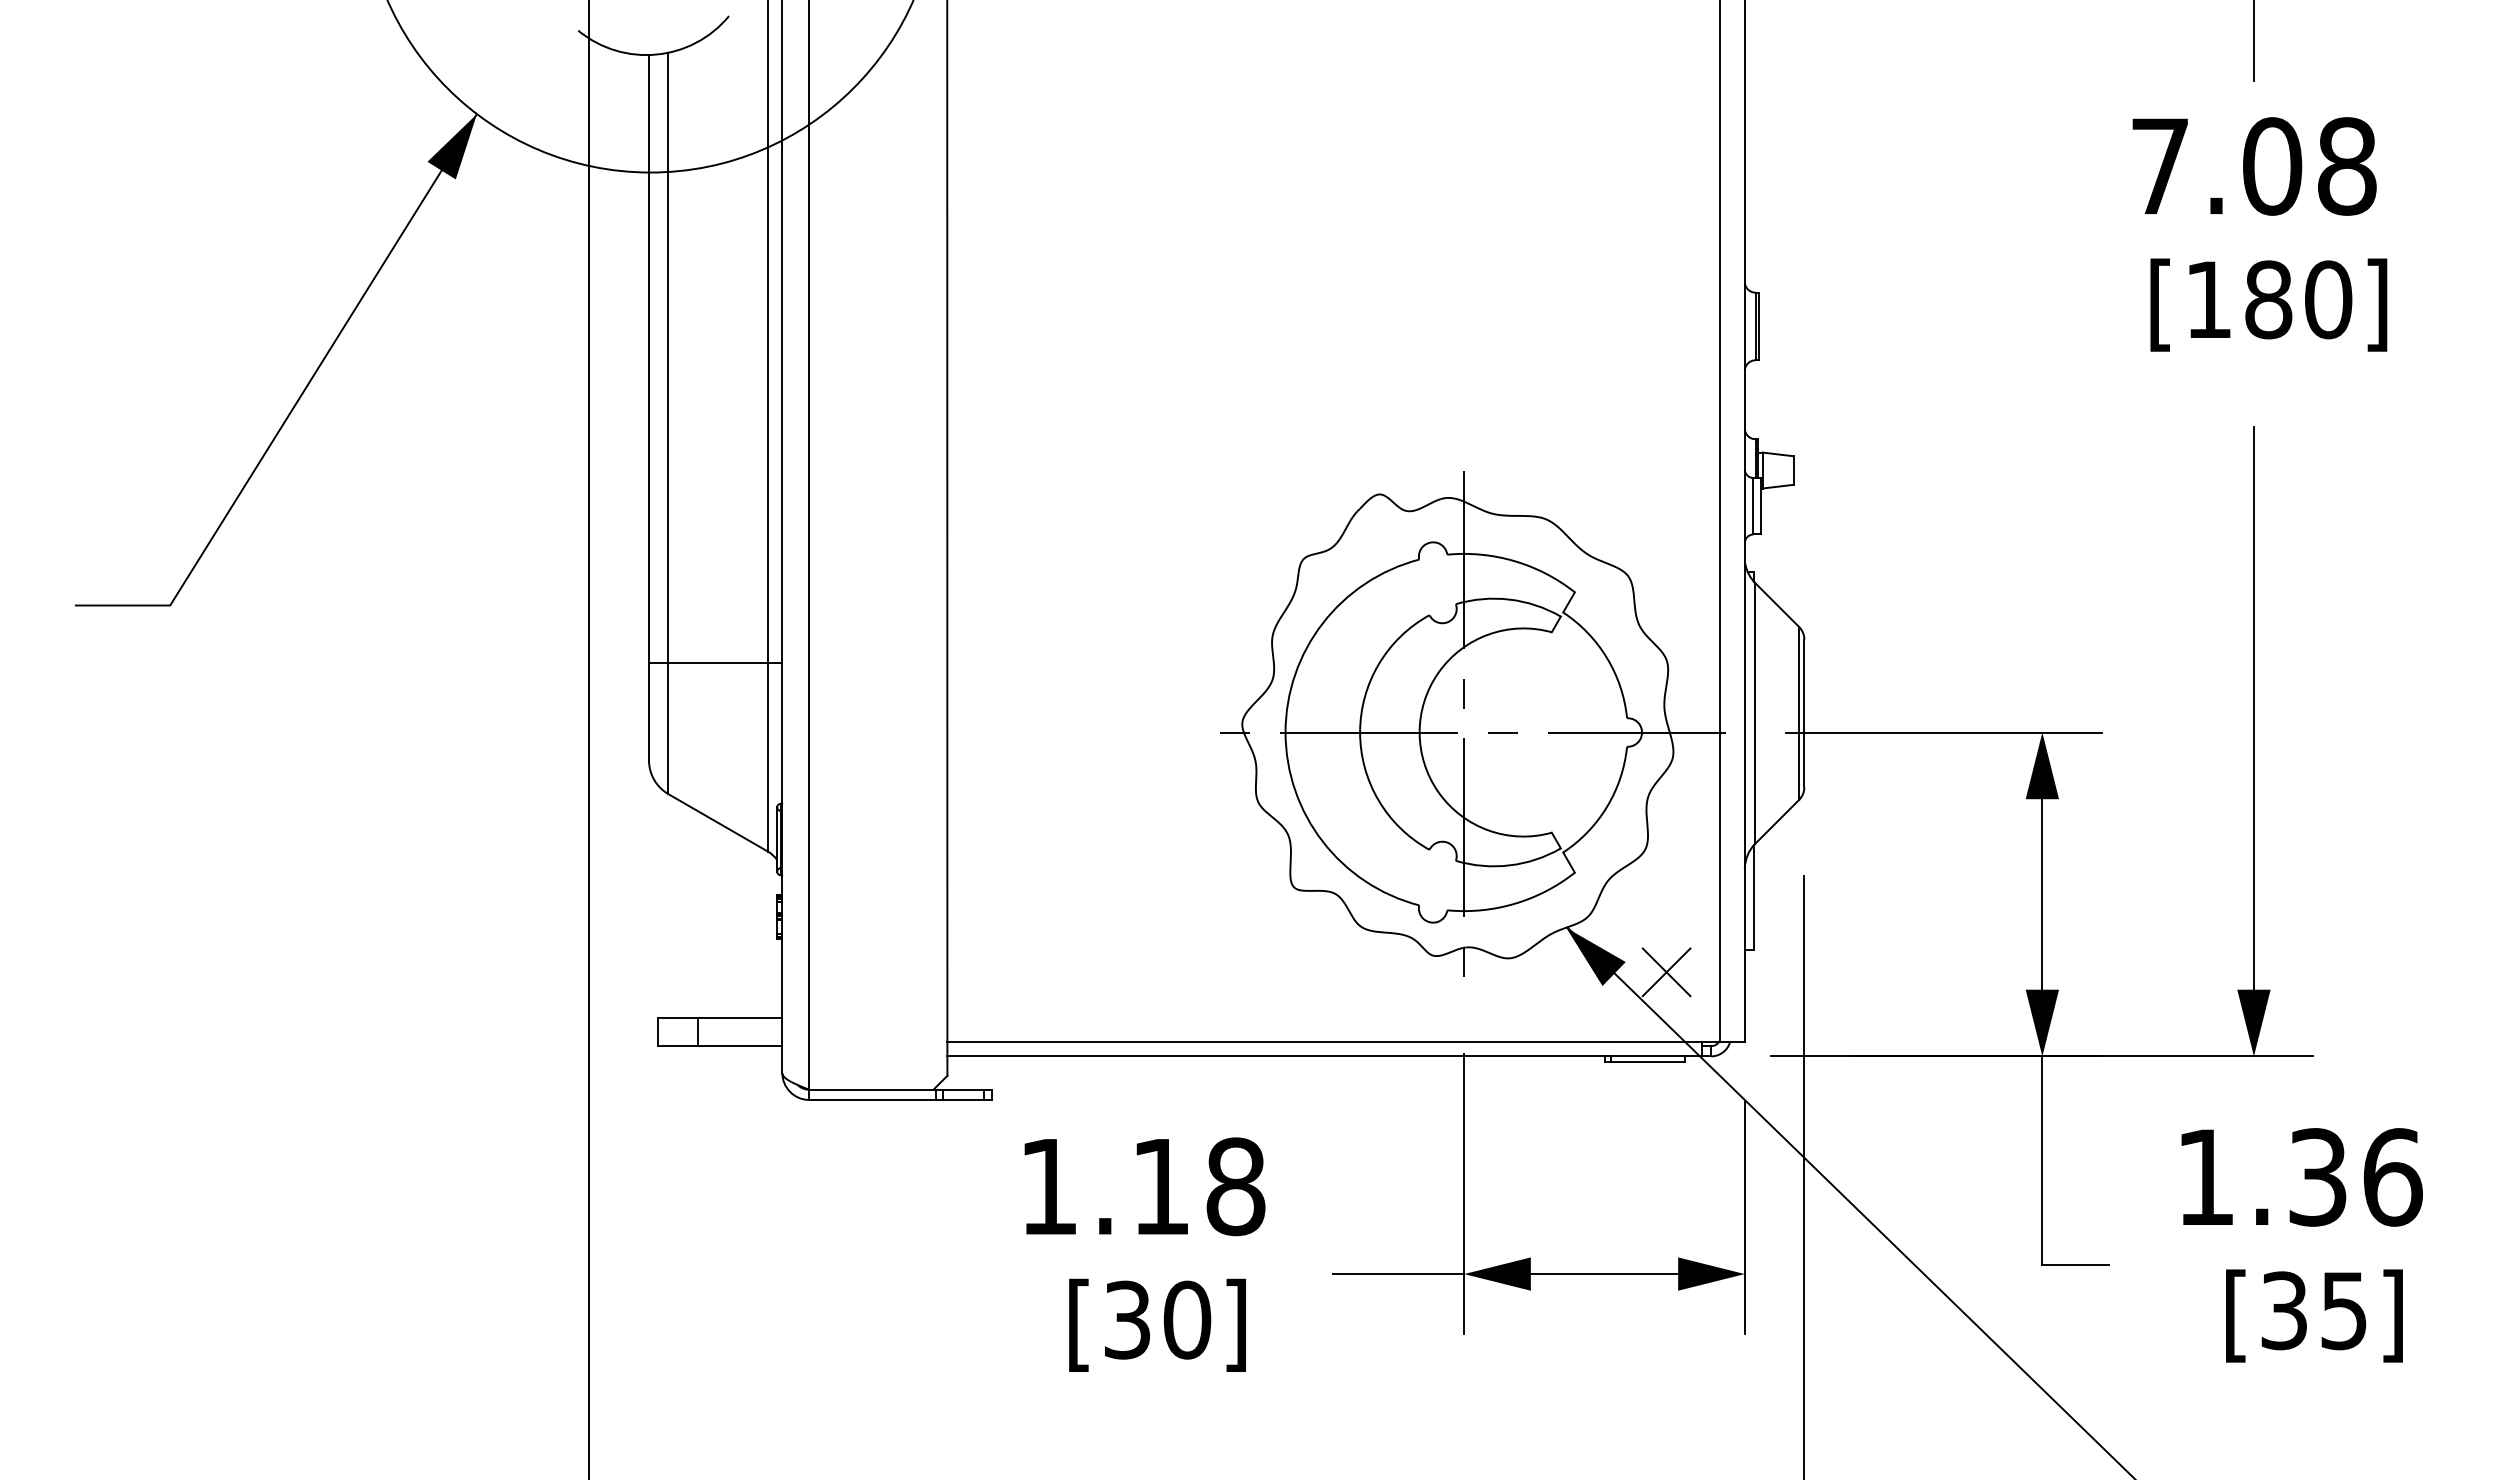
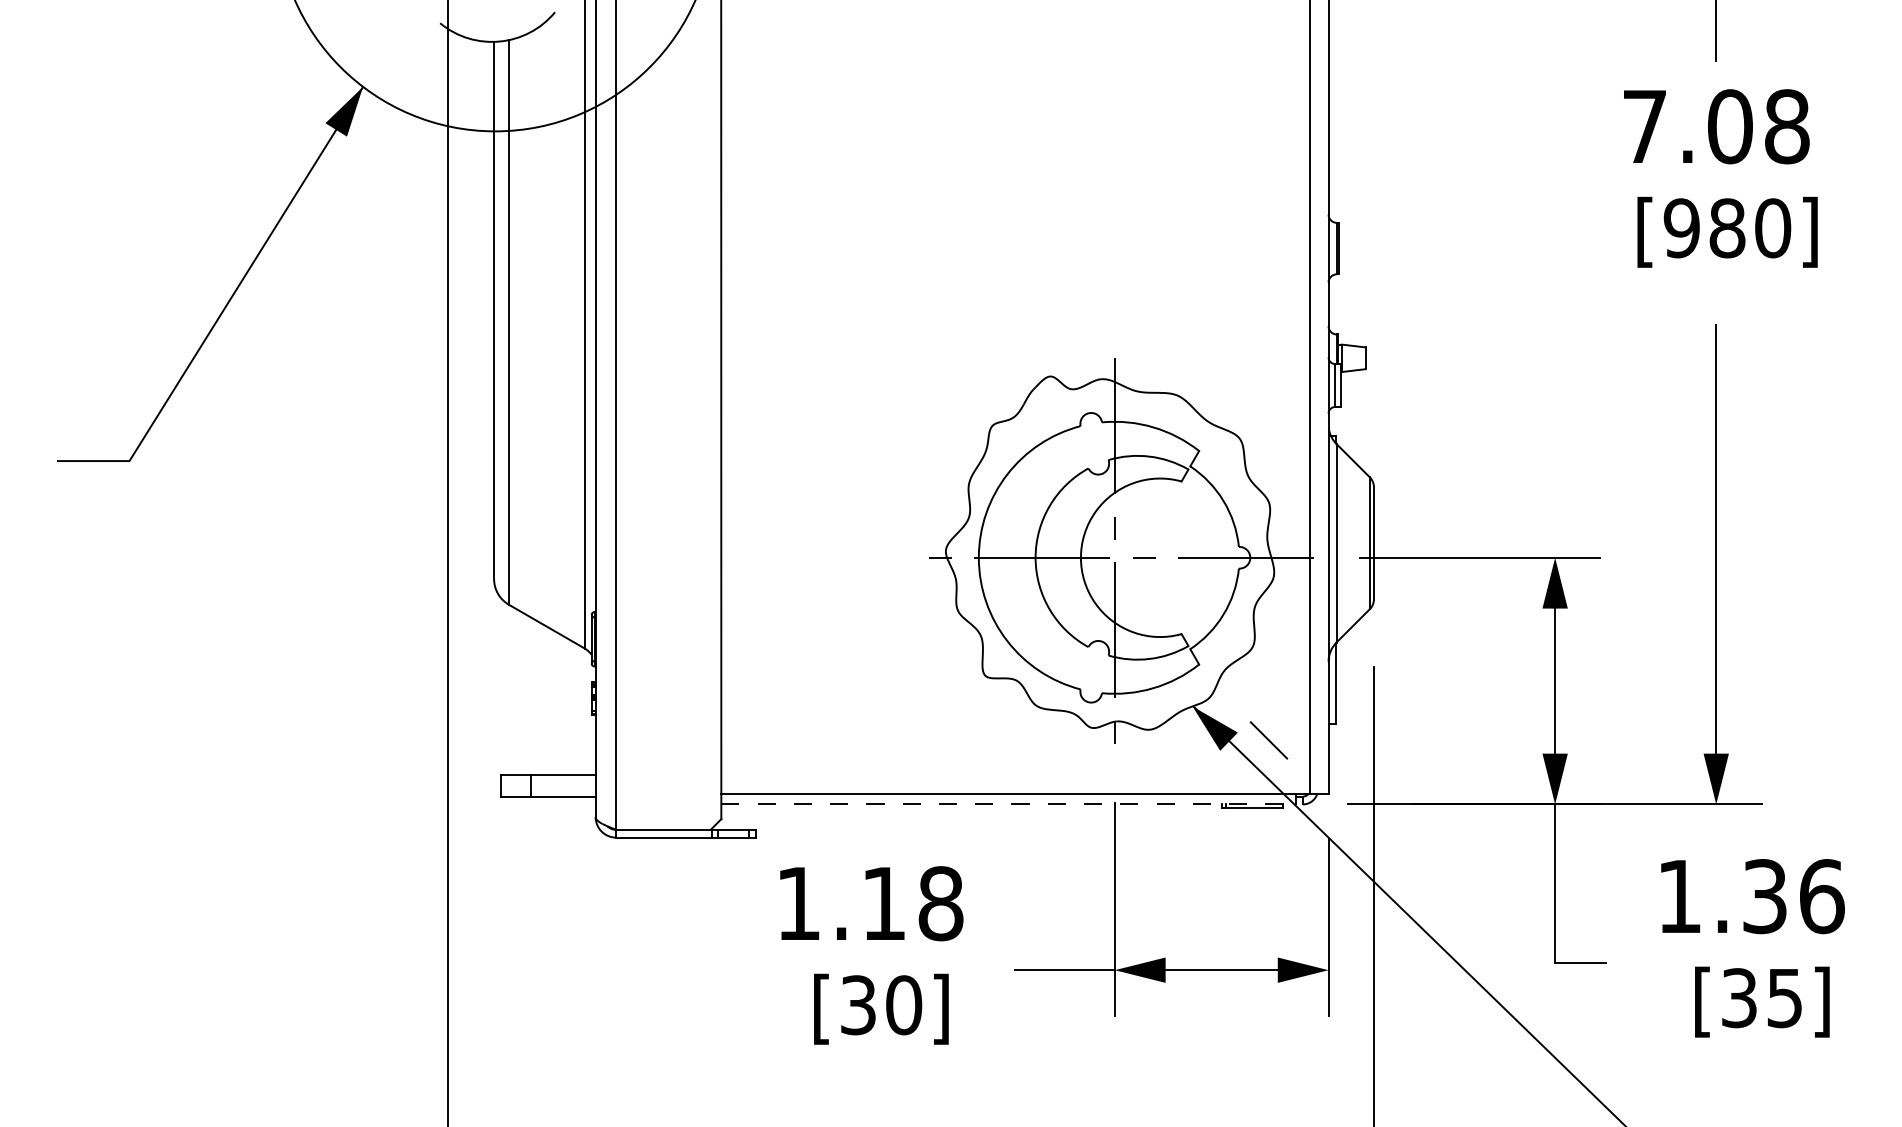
text: (2208, 299) -> (1681, 228), [180] -> [980]
line: (715, 662) -> (544, 504), removed
line: (1666, 972) -> (1268, 740), removed
line: (1329, 1056) -> (1012, 804), solid -> dashed

